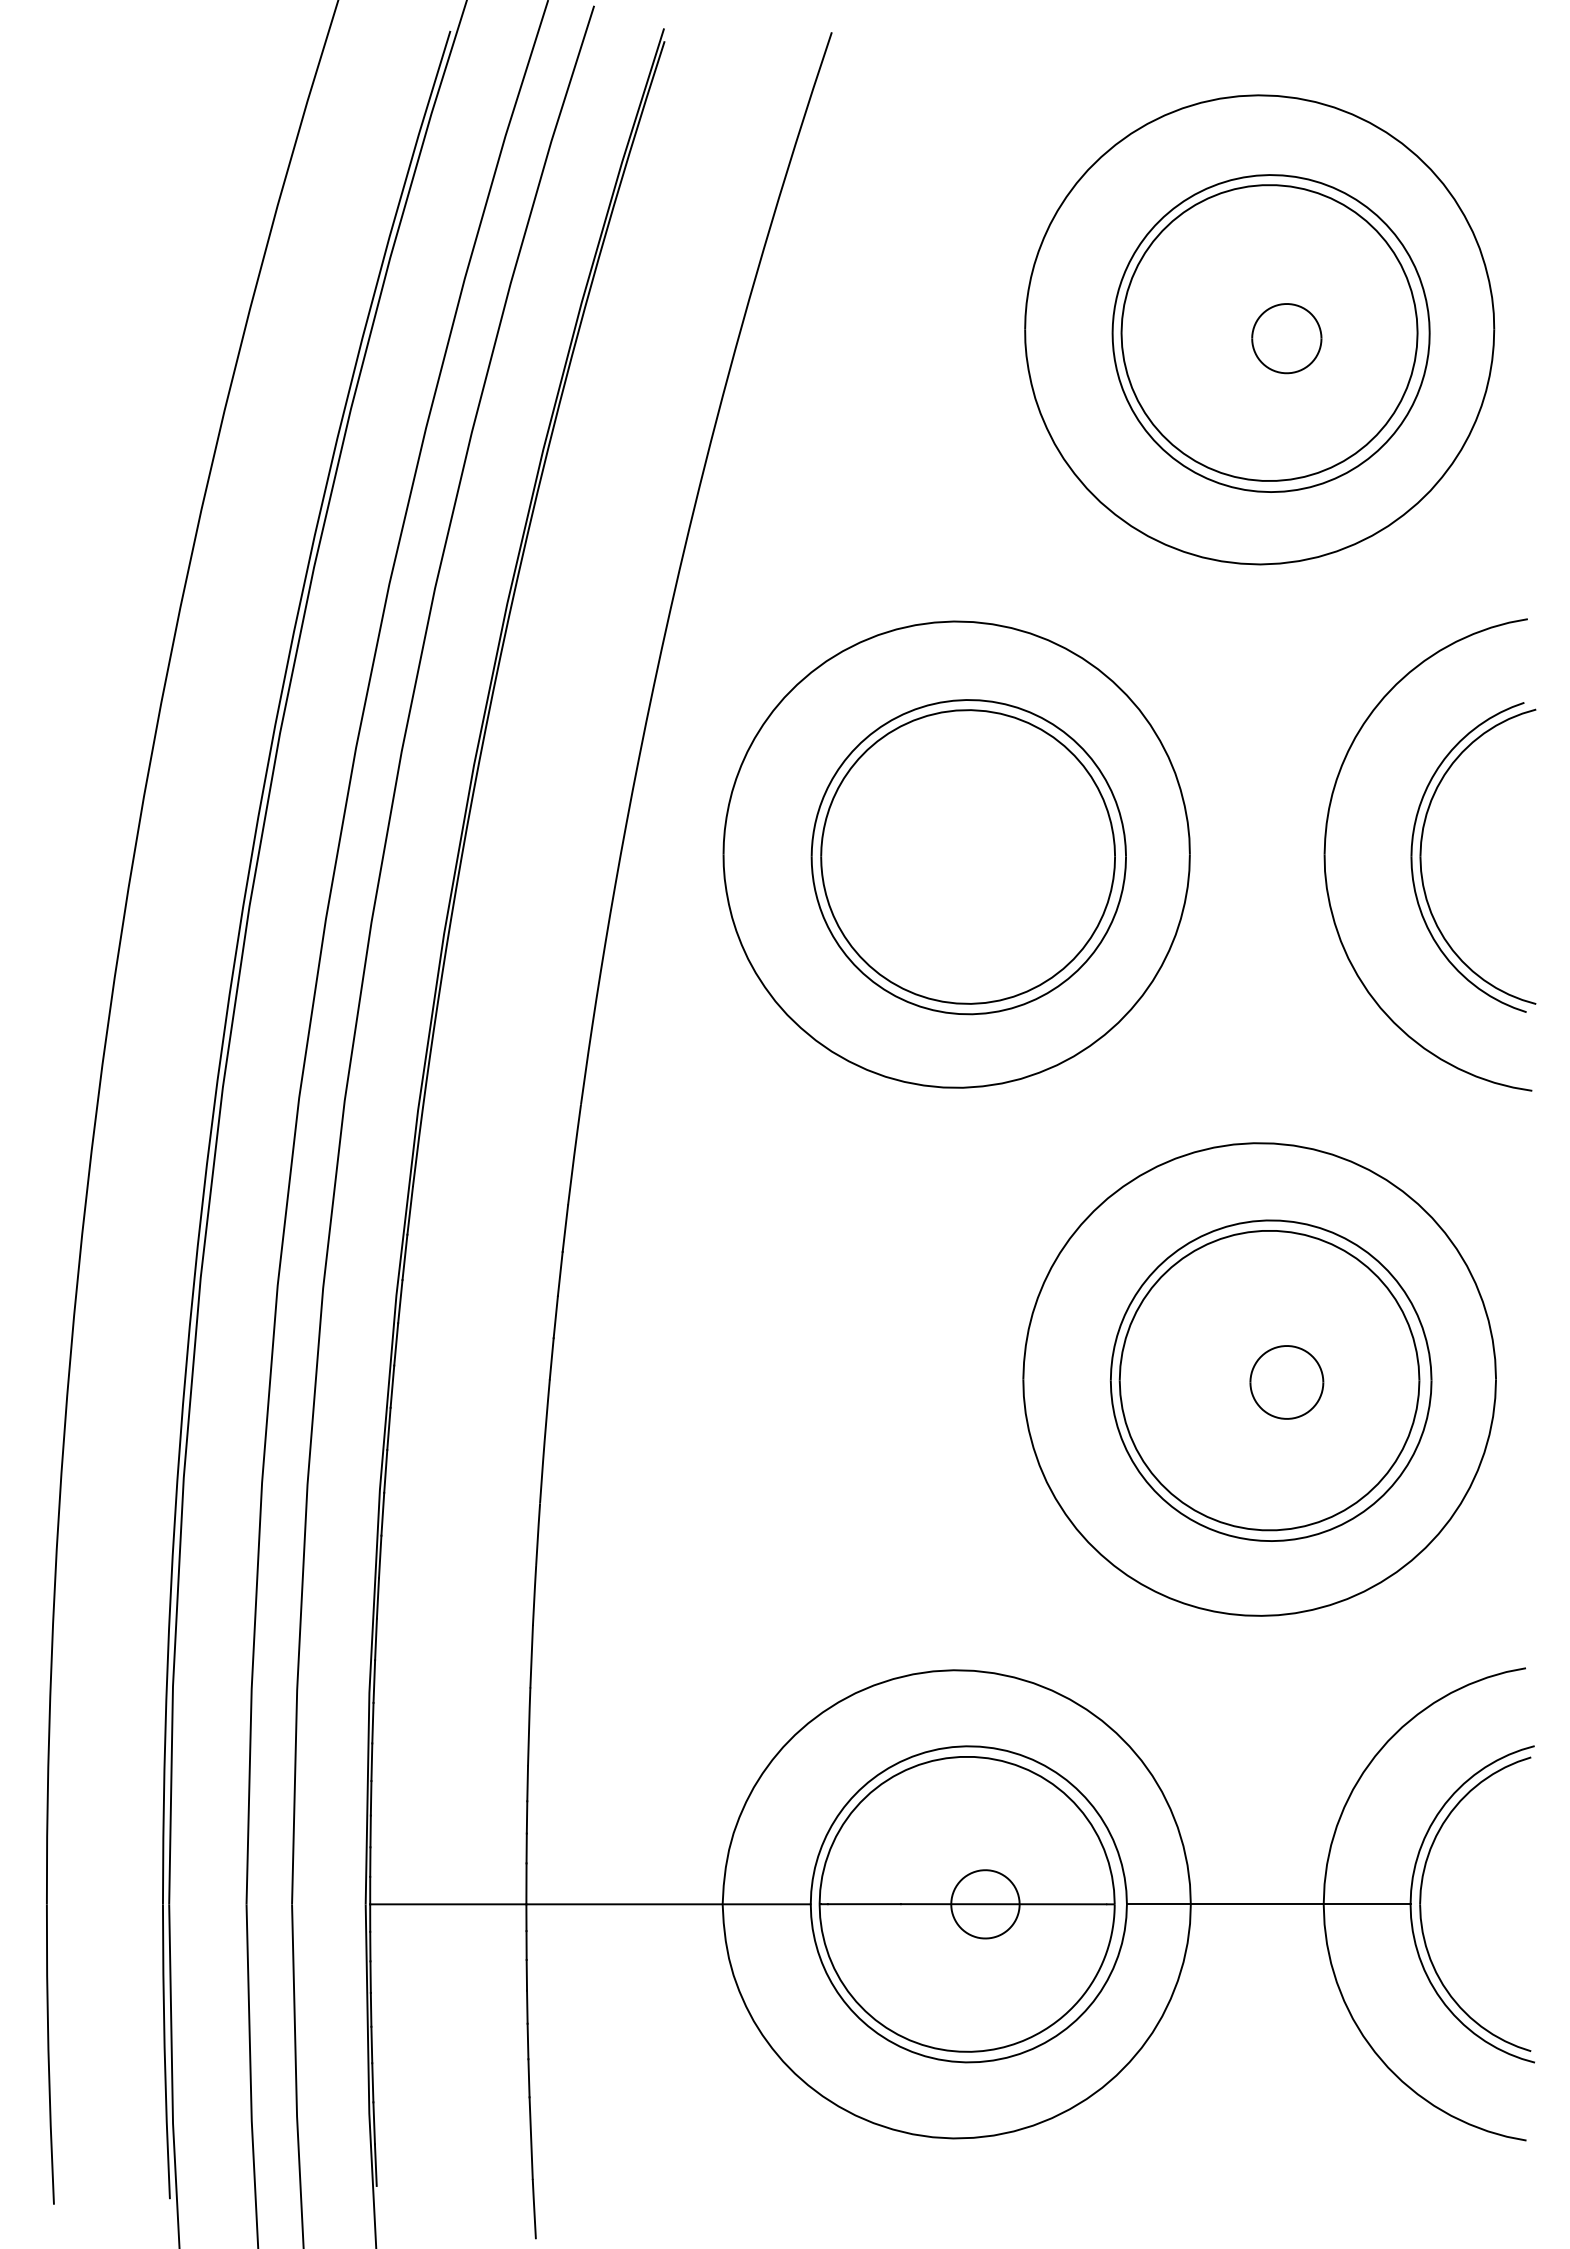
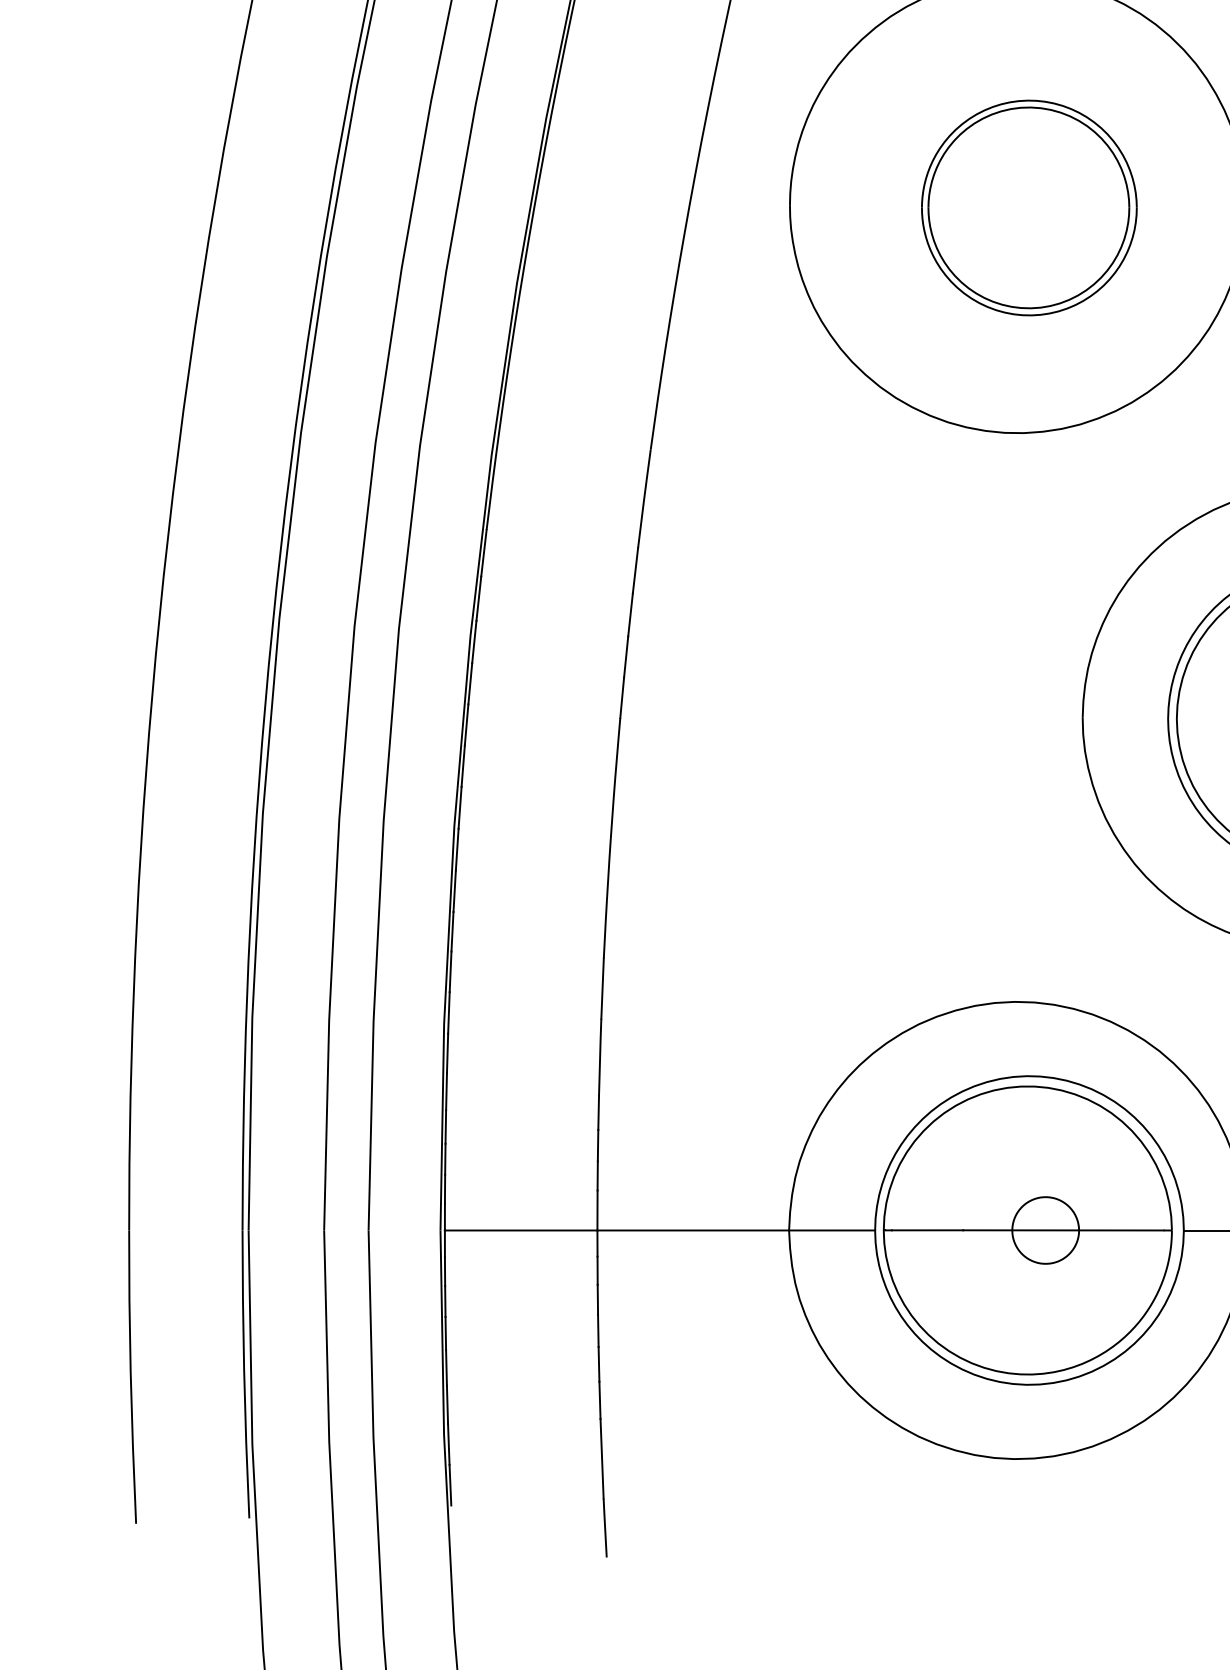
part: (968, 857) -> (1029, 208), size x0.7

